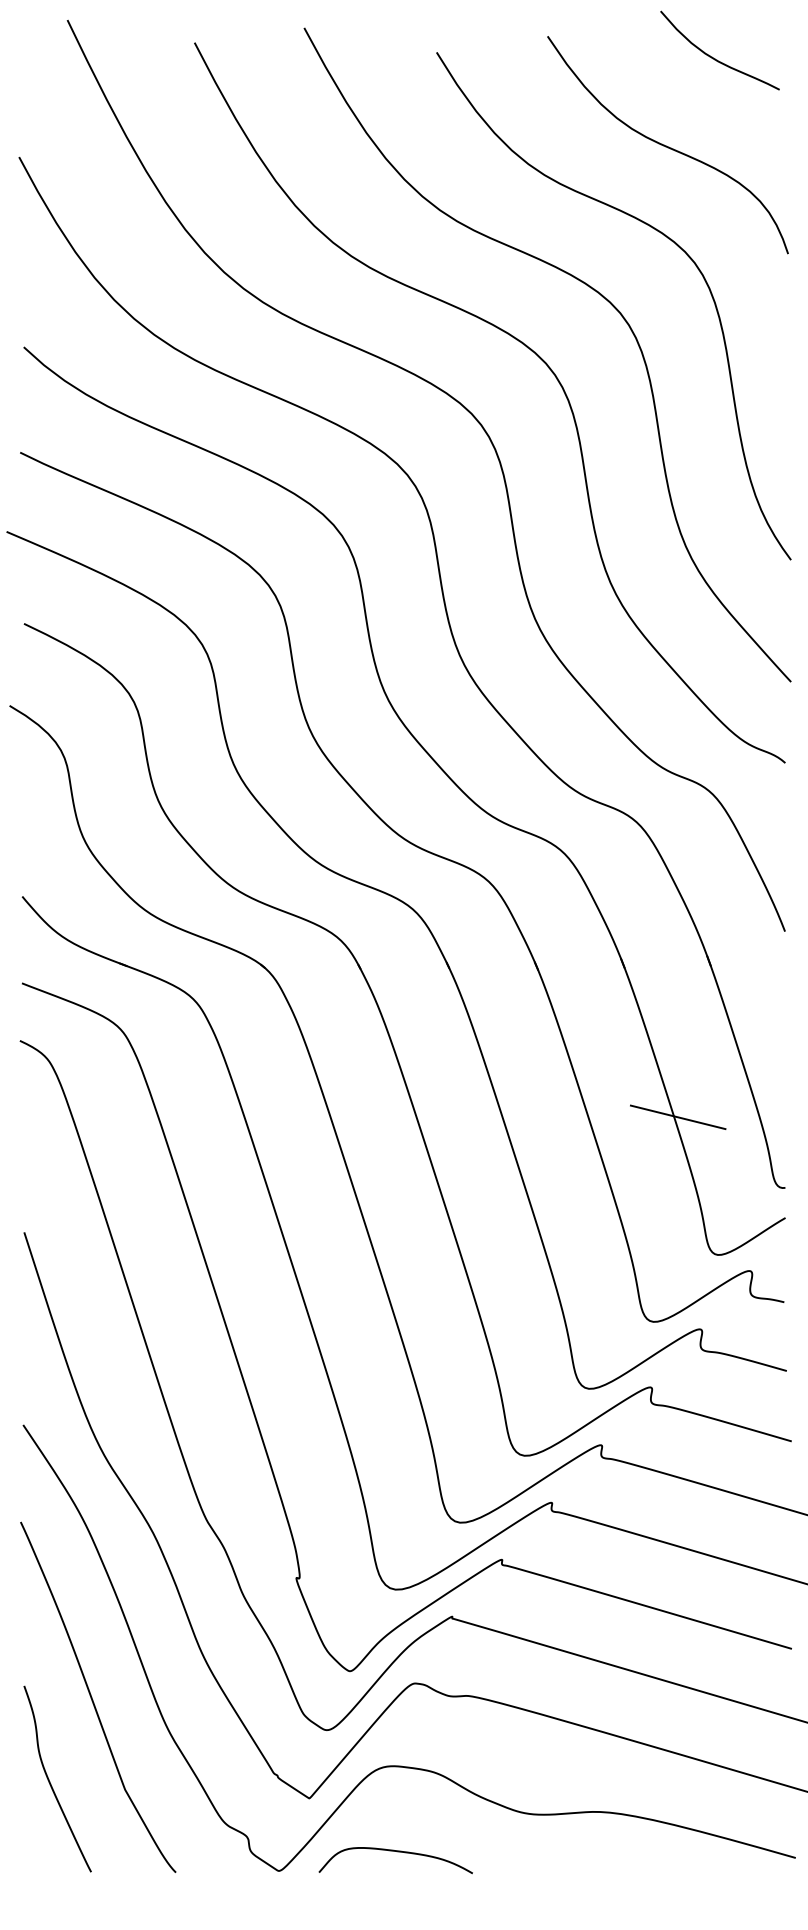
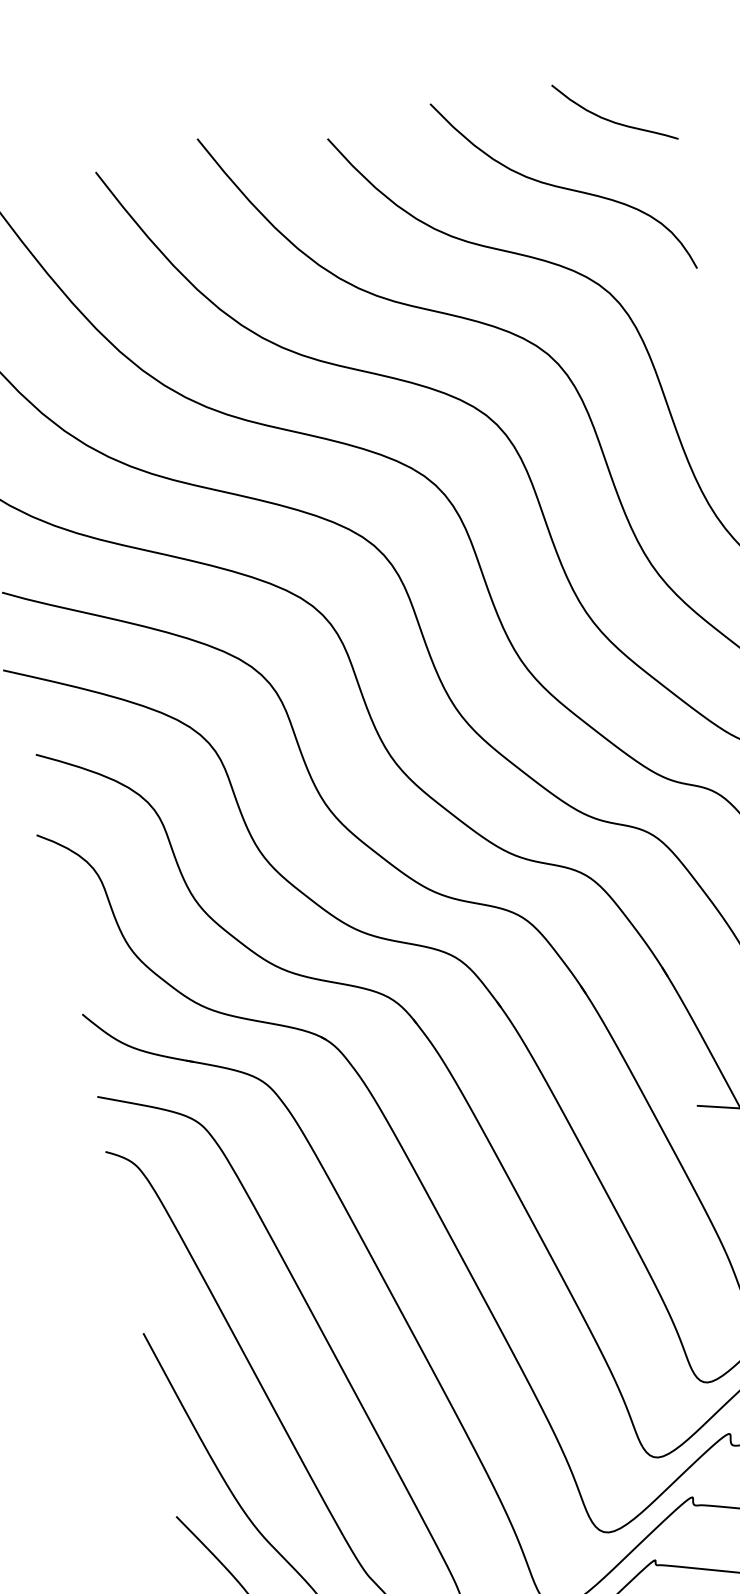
curve: (715, 58) -> (612, 120), moved

